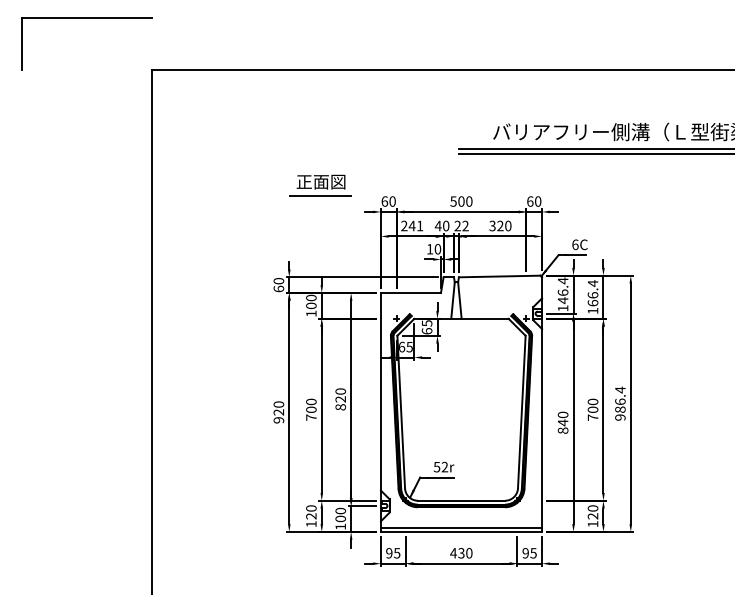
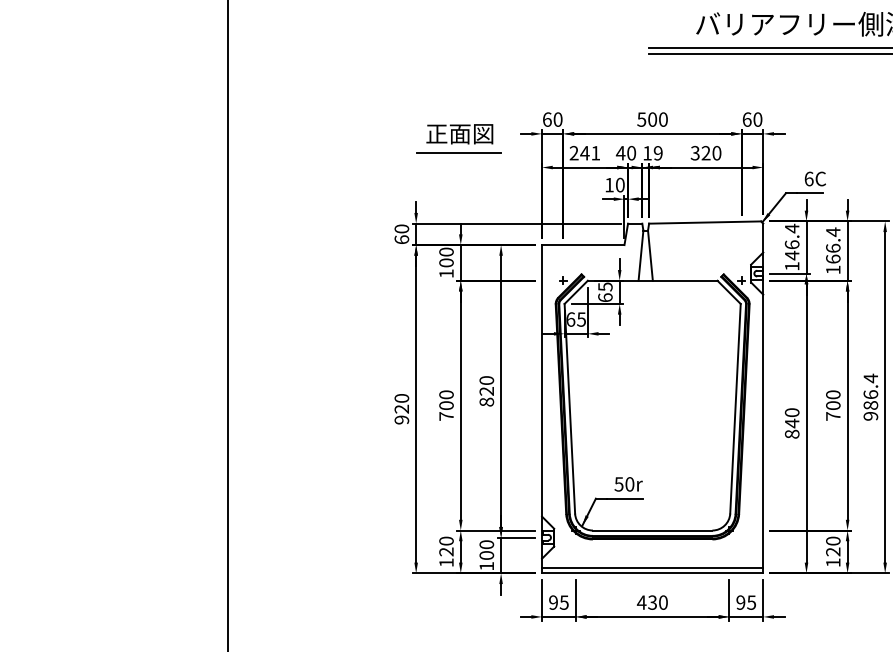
part: (320, 185) -> (459, 138), moved
text: (461, 225) -> (652, 152), 22 -> 19
text: (444, 467) -> (629, 484), 52r -> 50r

